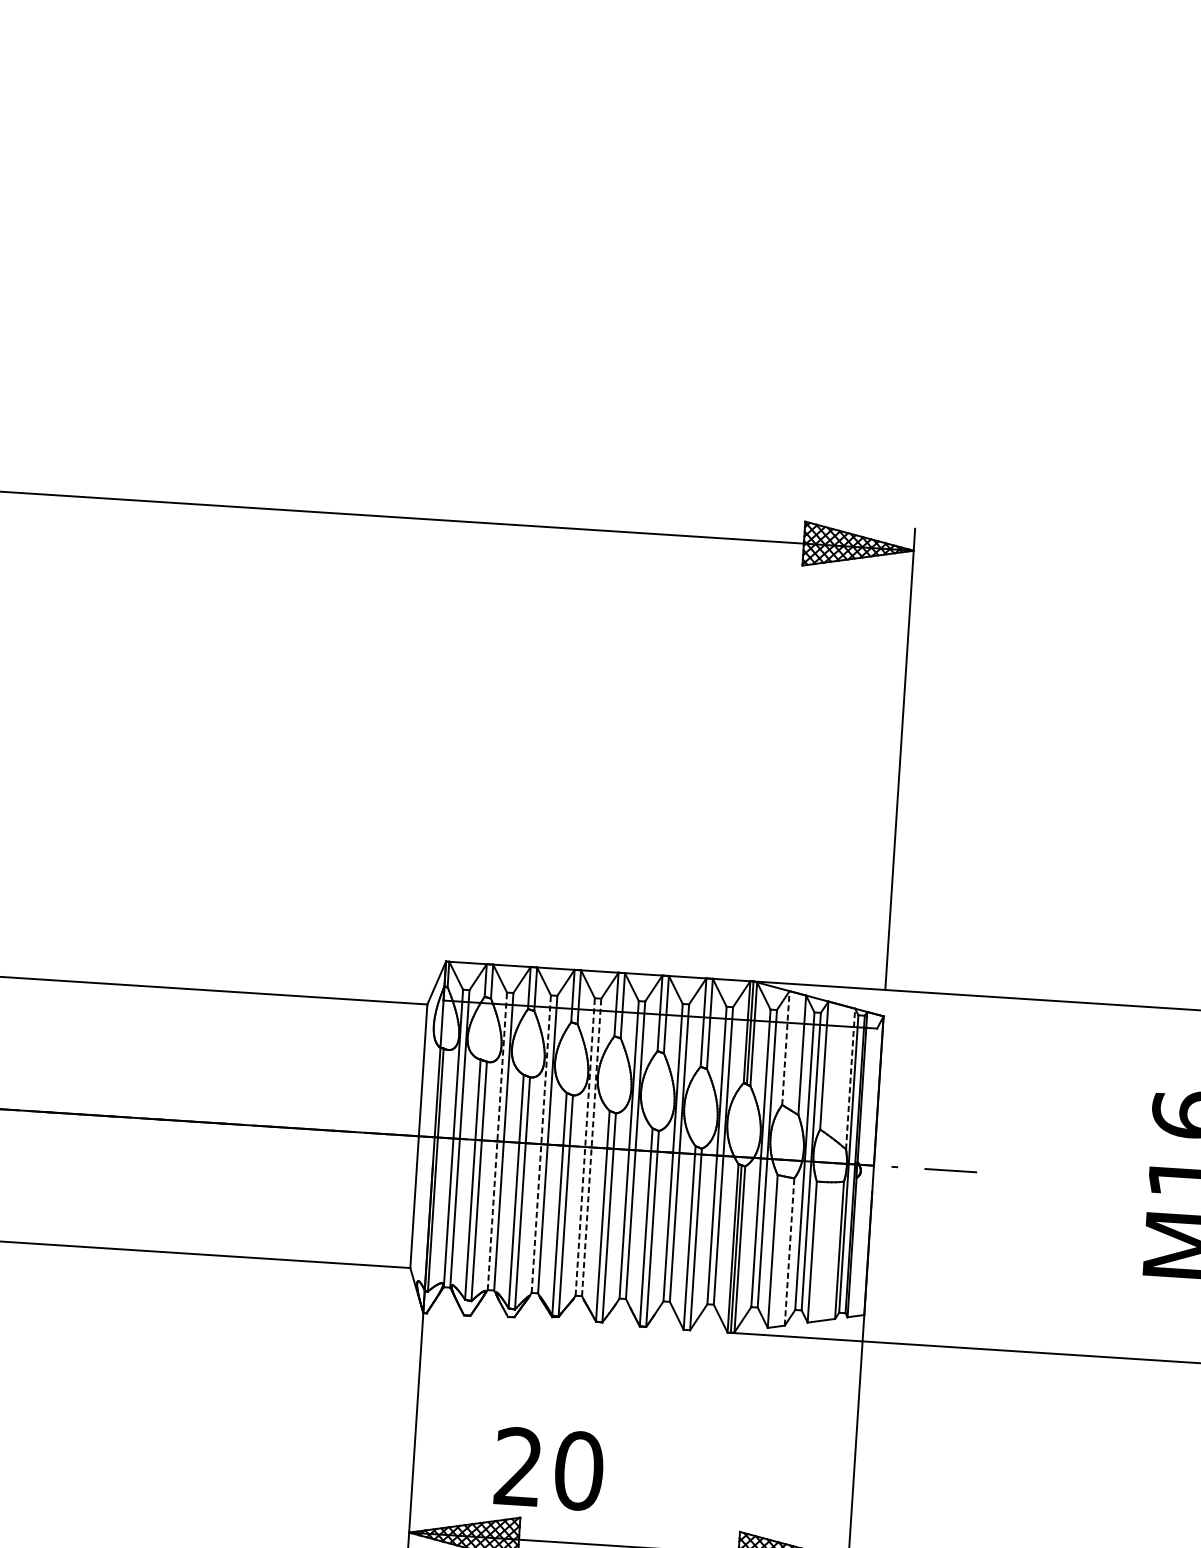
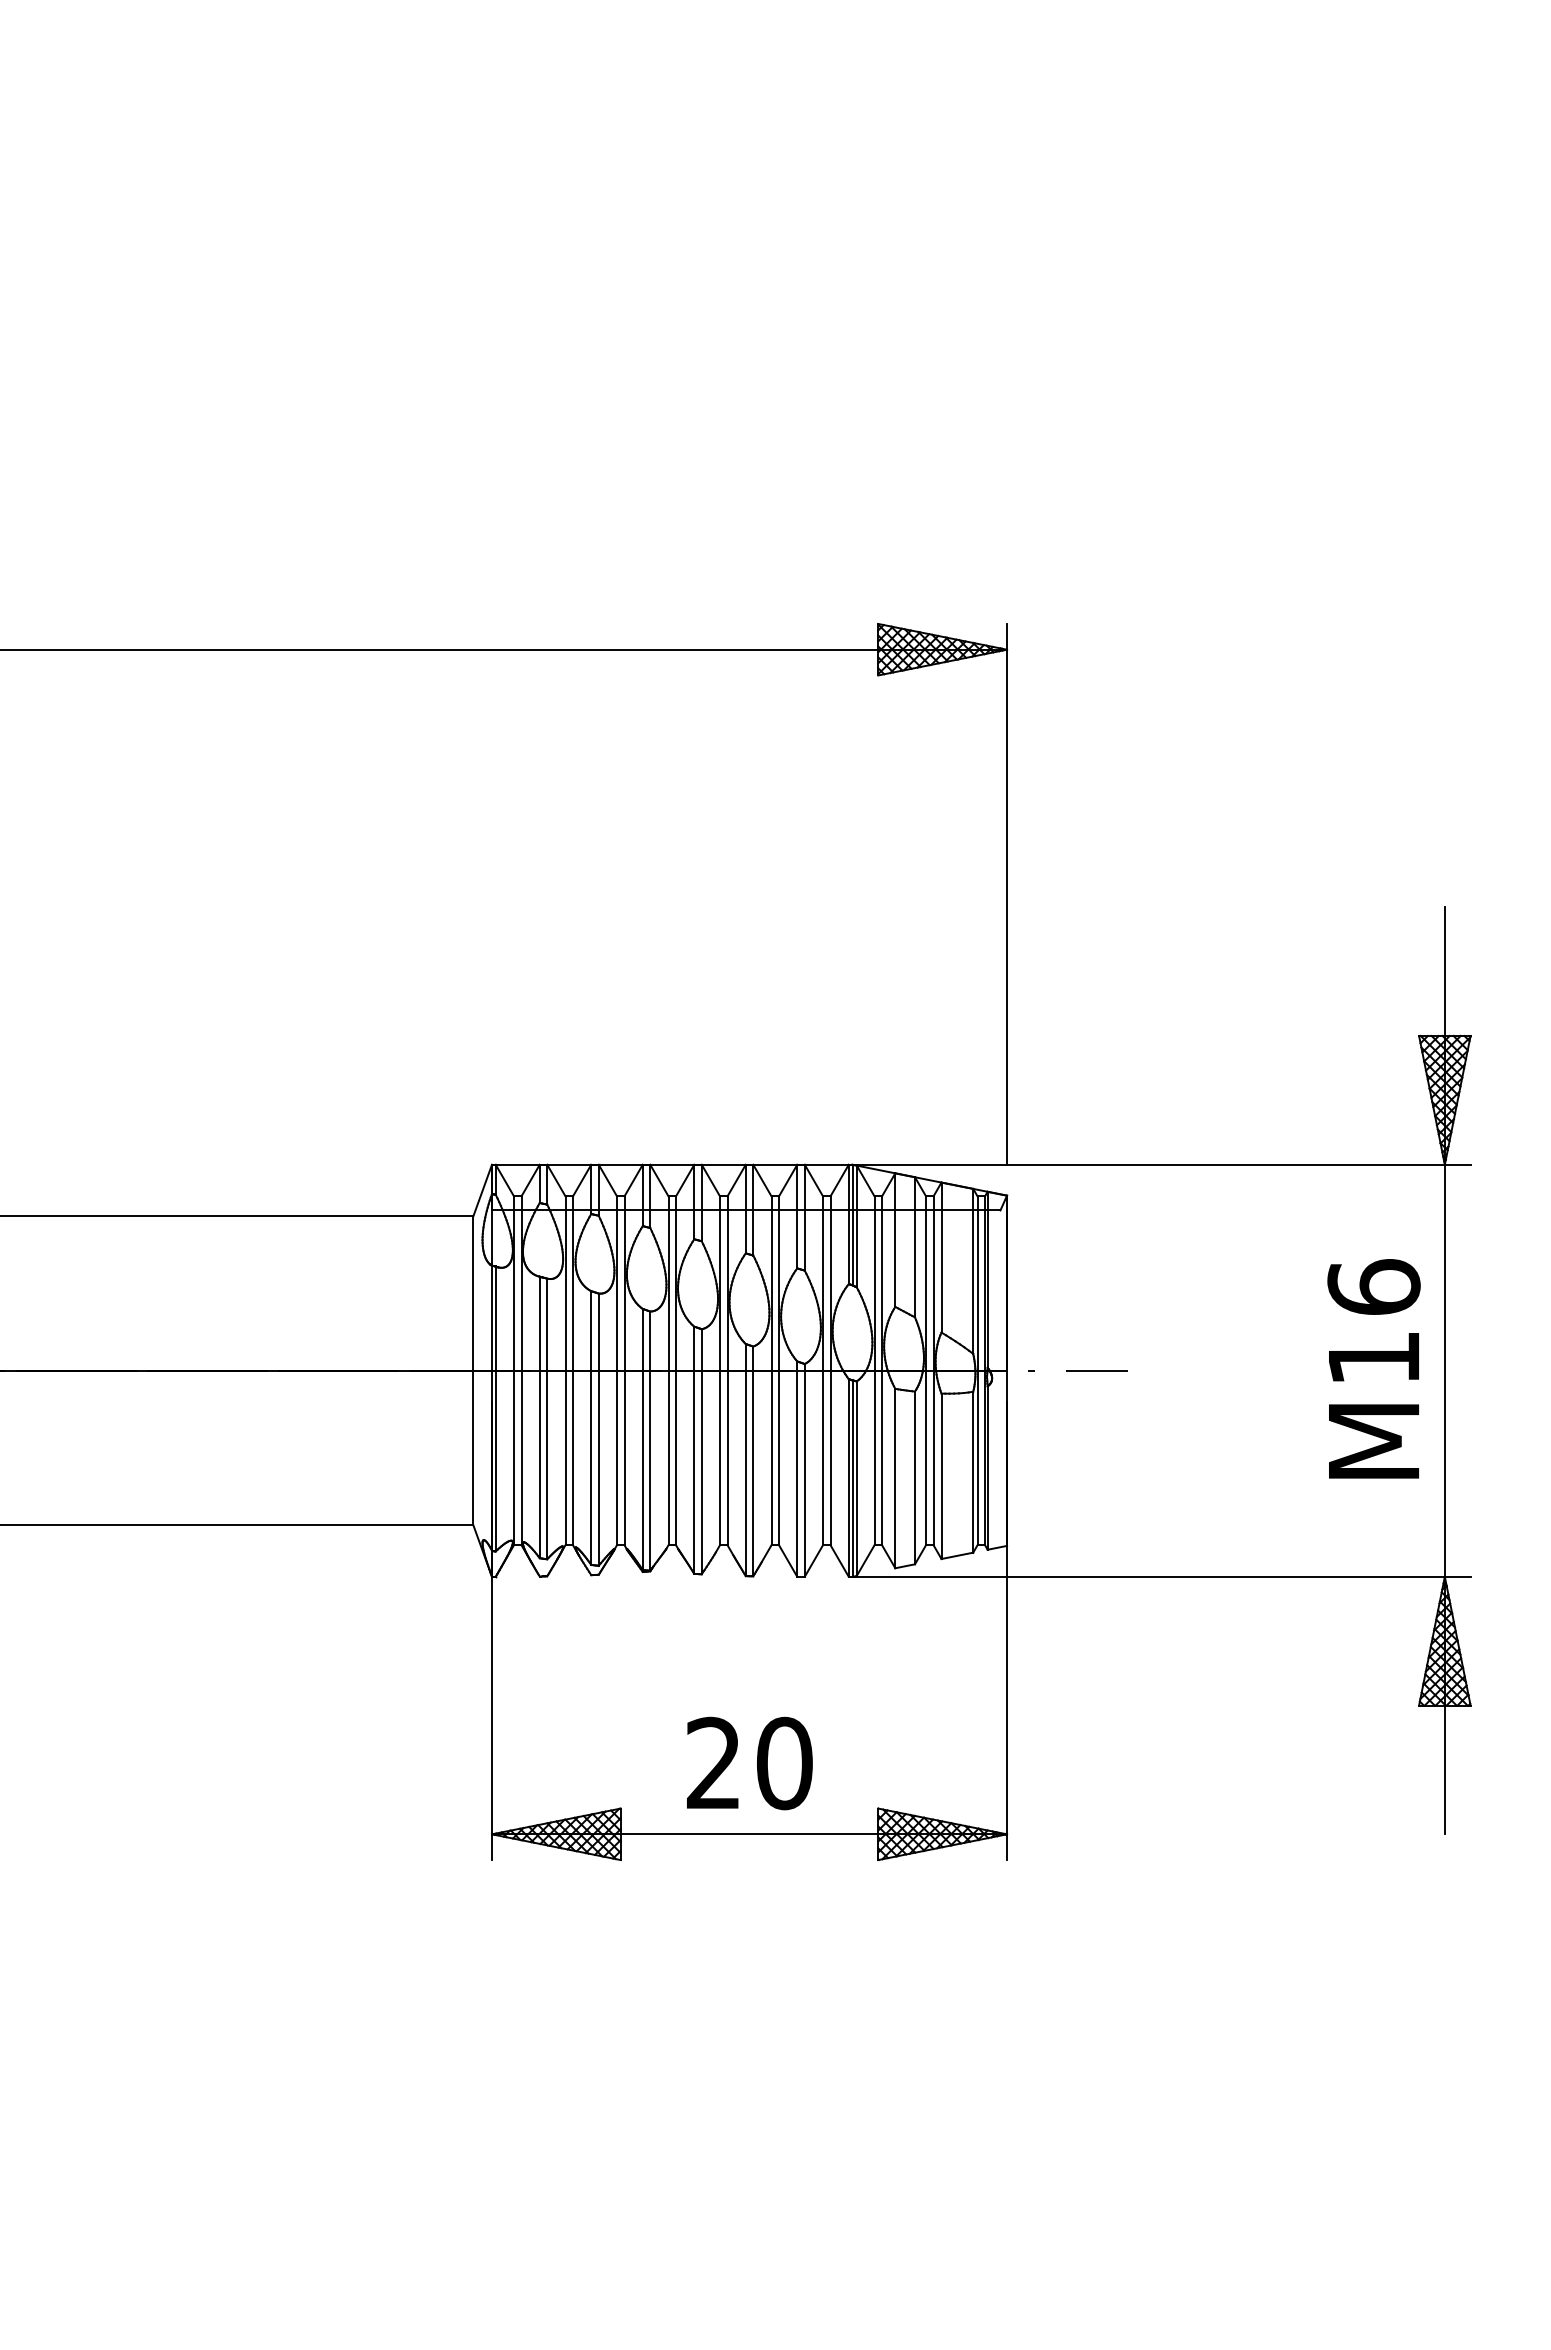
line: (786, 1048) -> (895, 1240), dashed -> solid
line: (850, 1079) -> (973, 1271), dashed -> solid
line: (497, 1141) -> (565, 1370), dashed -> solid
line: (541, 1143) -> (617, 1370), dashed -> solid
line: (585, 1146) -> (668, 1370), dashed -> solid
line: (592, 1147) -> (676, 1370), dashed -> solid
line: (790, 1251) -> (915, 1477), dashed -> solid
text: (549, 1469) -> (749, 1763), moved

